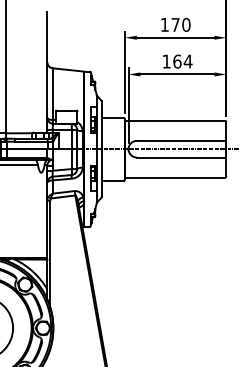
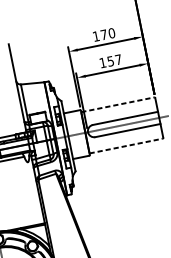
text: (182, 61) -> (114, 60), 164 -> 157
line: (175, 120) -> (118, 104), solid -> dashed
line: (175, 177) -> (126, 146), solid -> dashed

